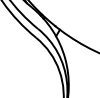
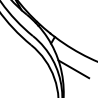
line: (78, 61) -> (73, 68), added

